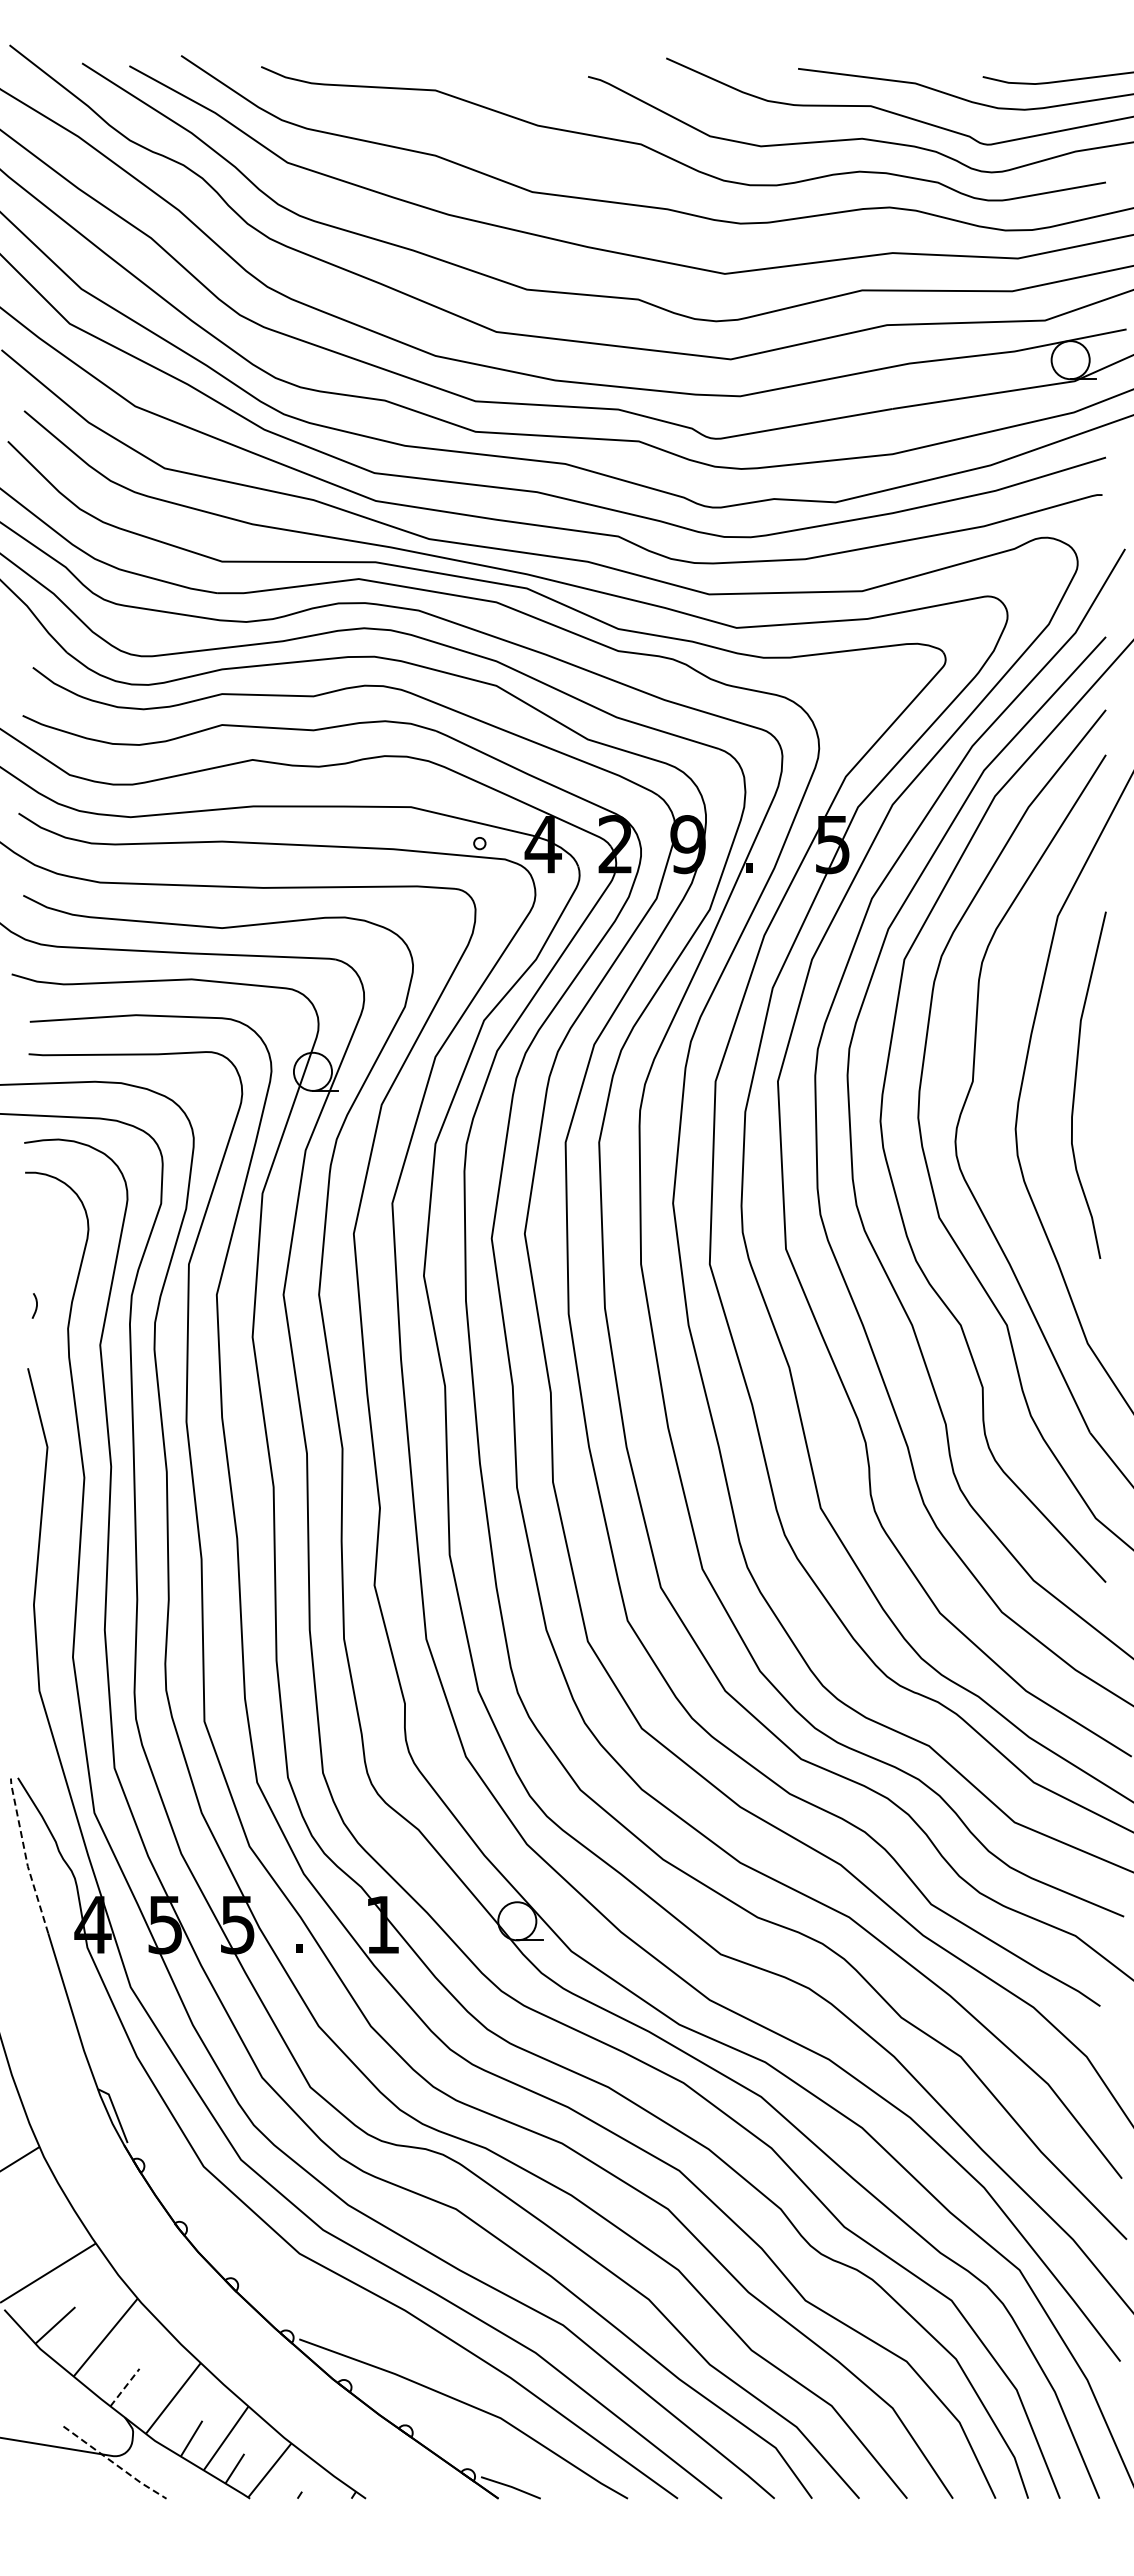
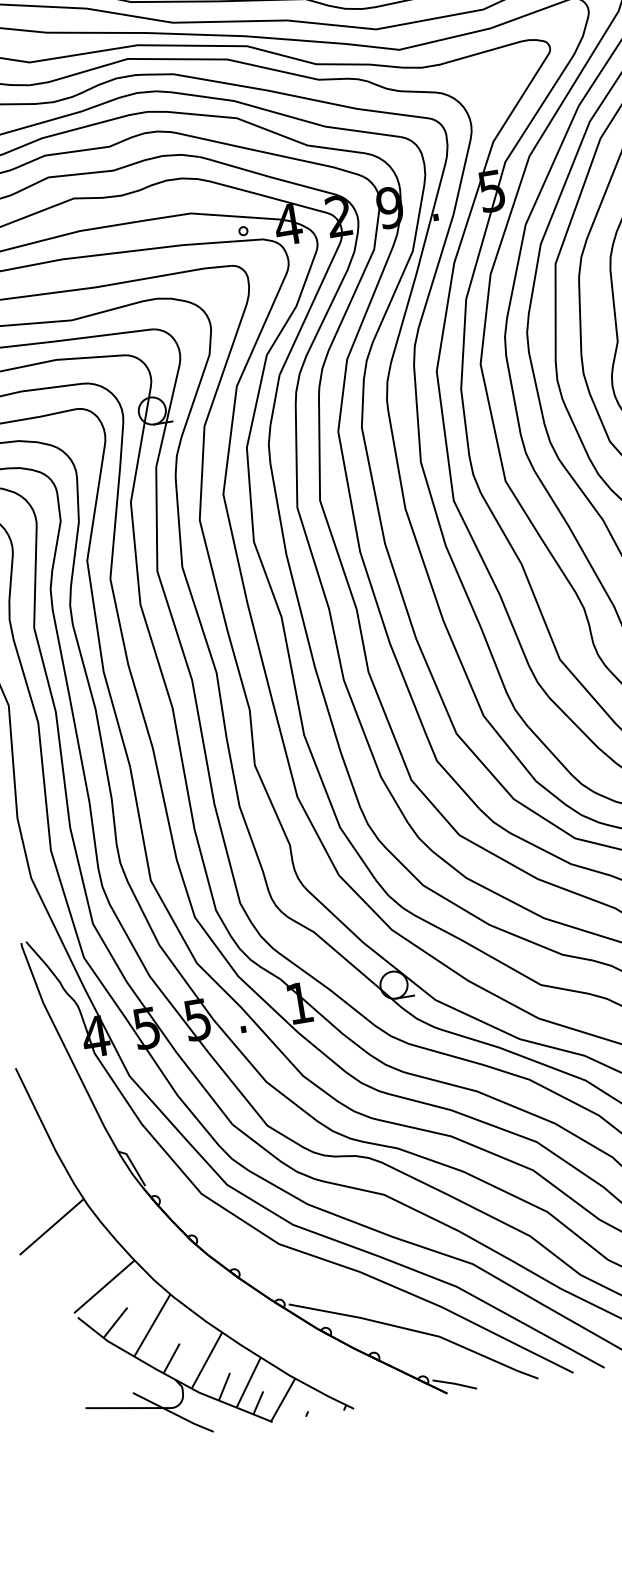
line: (25, 1855) -> (40, 995), dashed -> solid
line: (125, 2387) -> (172, 1358), dashed -> solid
line: (114, 2463) -> (173, 1413), dashed -> solid

